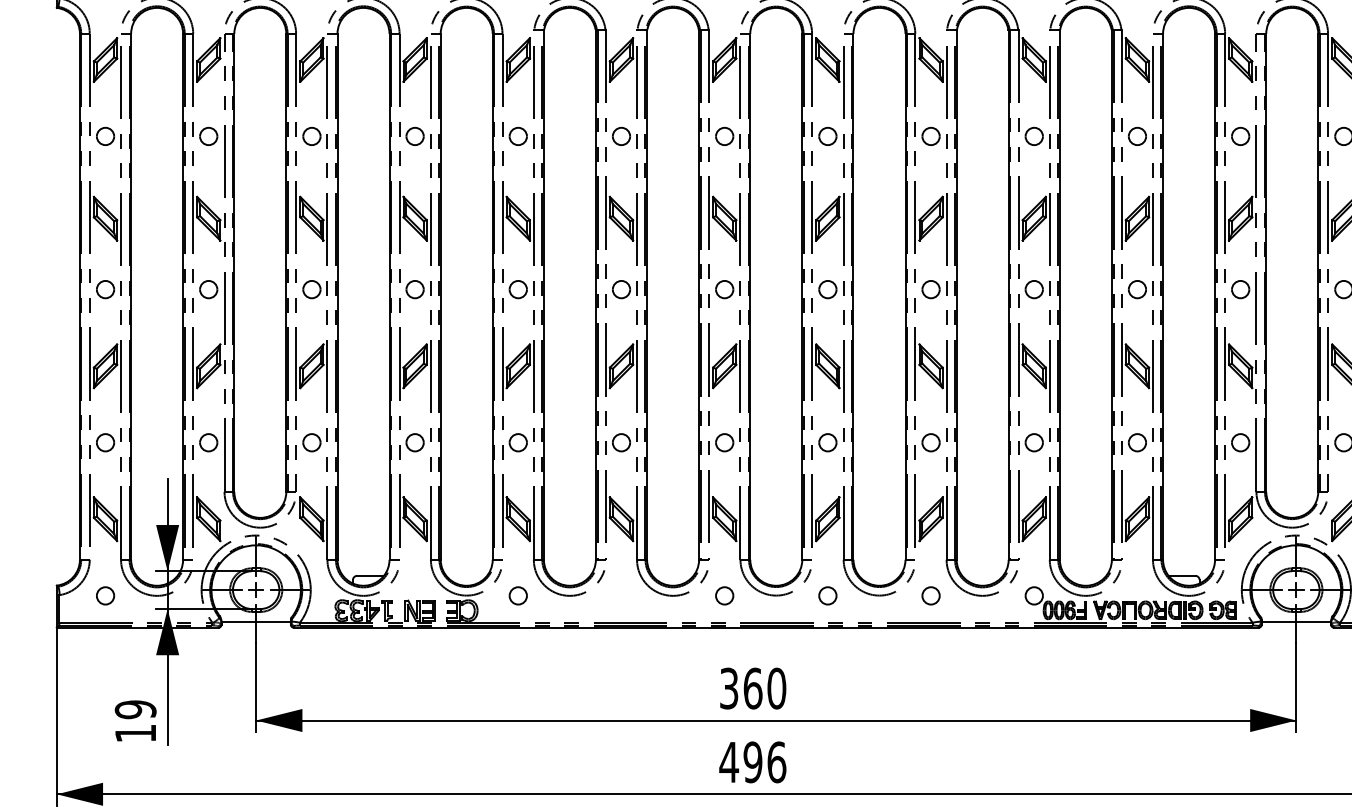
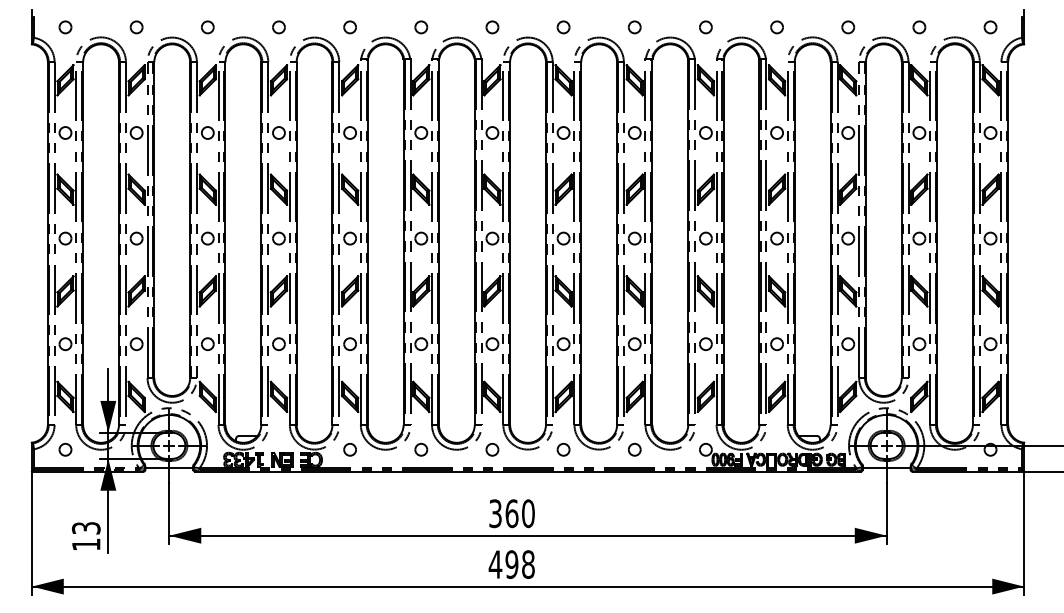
part: (621, 595) -> (421, 449), added
text: (135, 708) -> (86, 527), 19 -> 13
text: (776, 762) -> (528, 564), 496 -> 498

